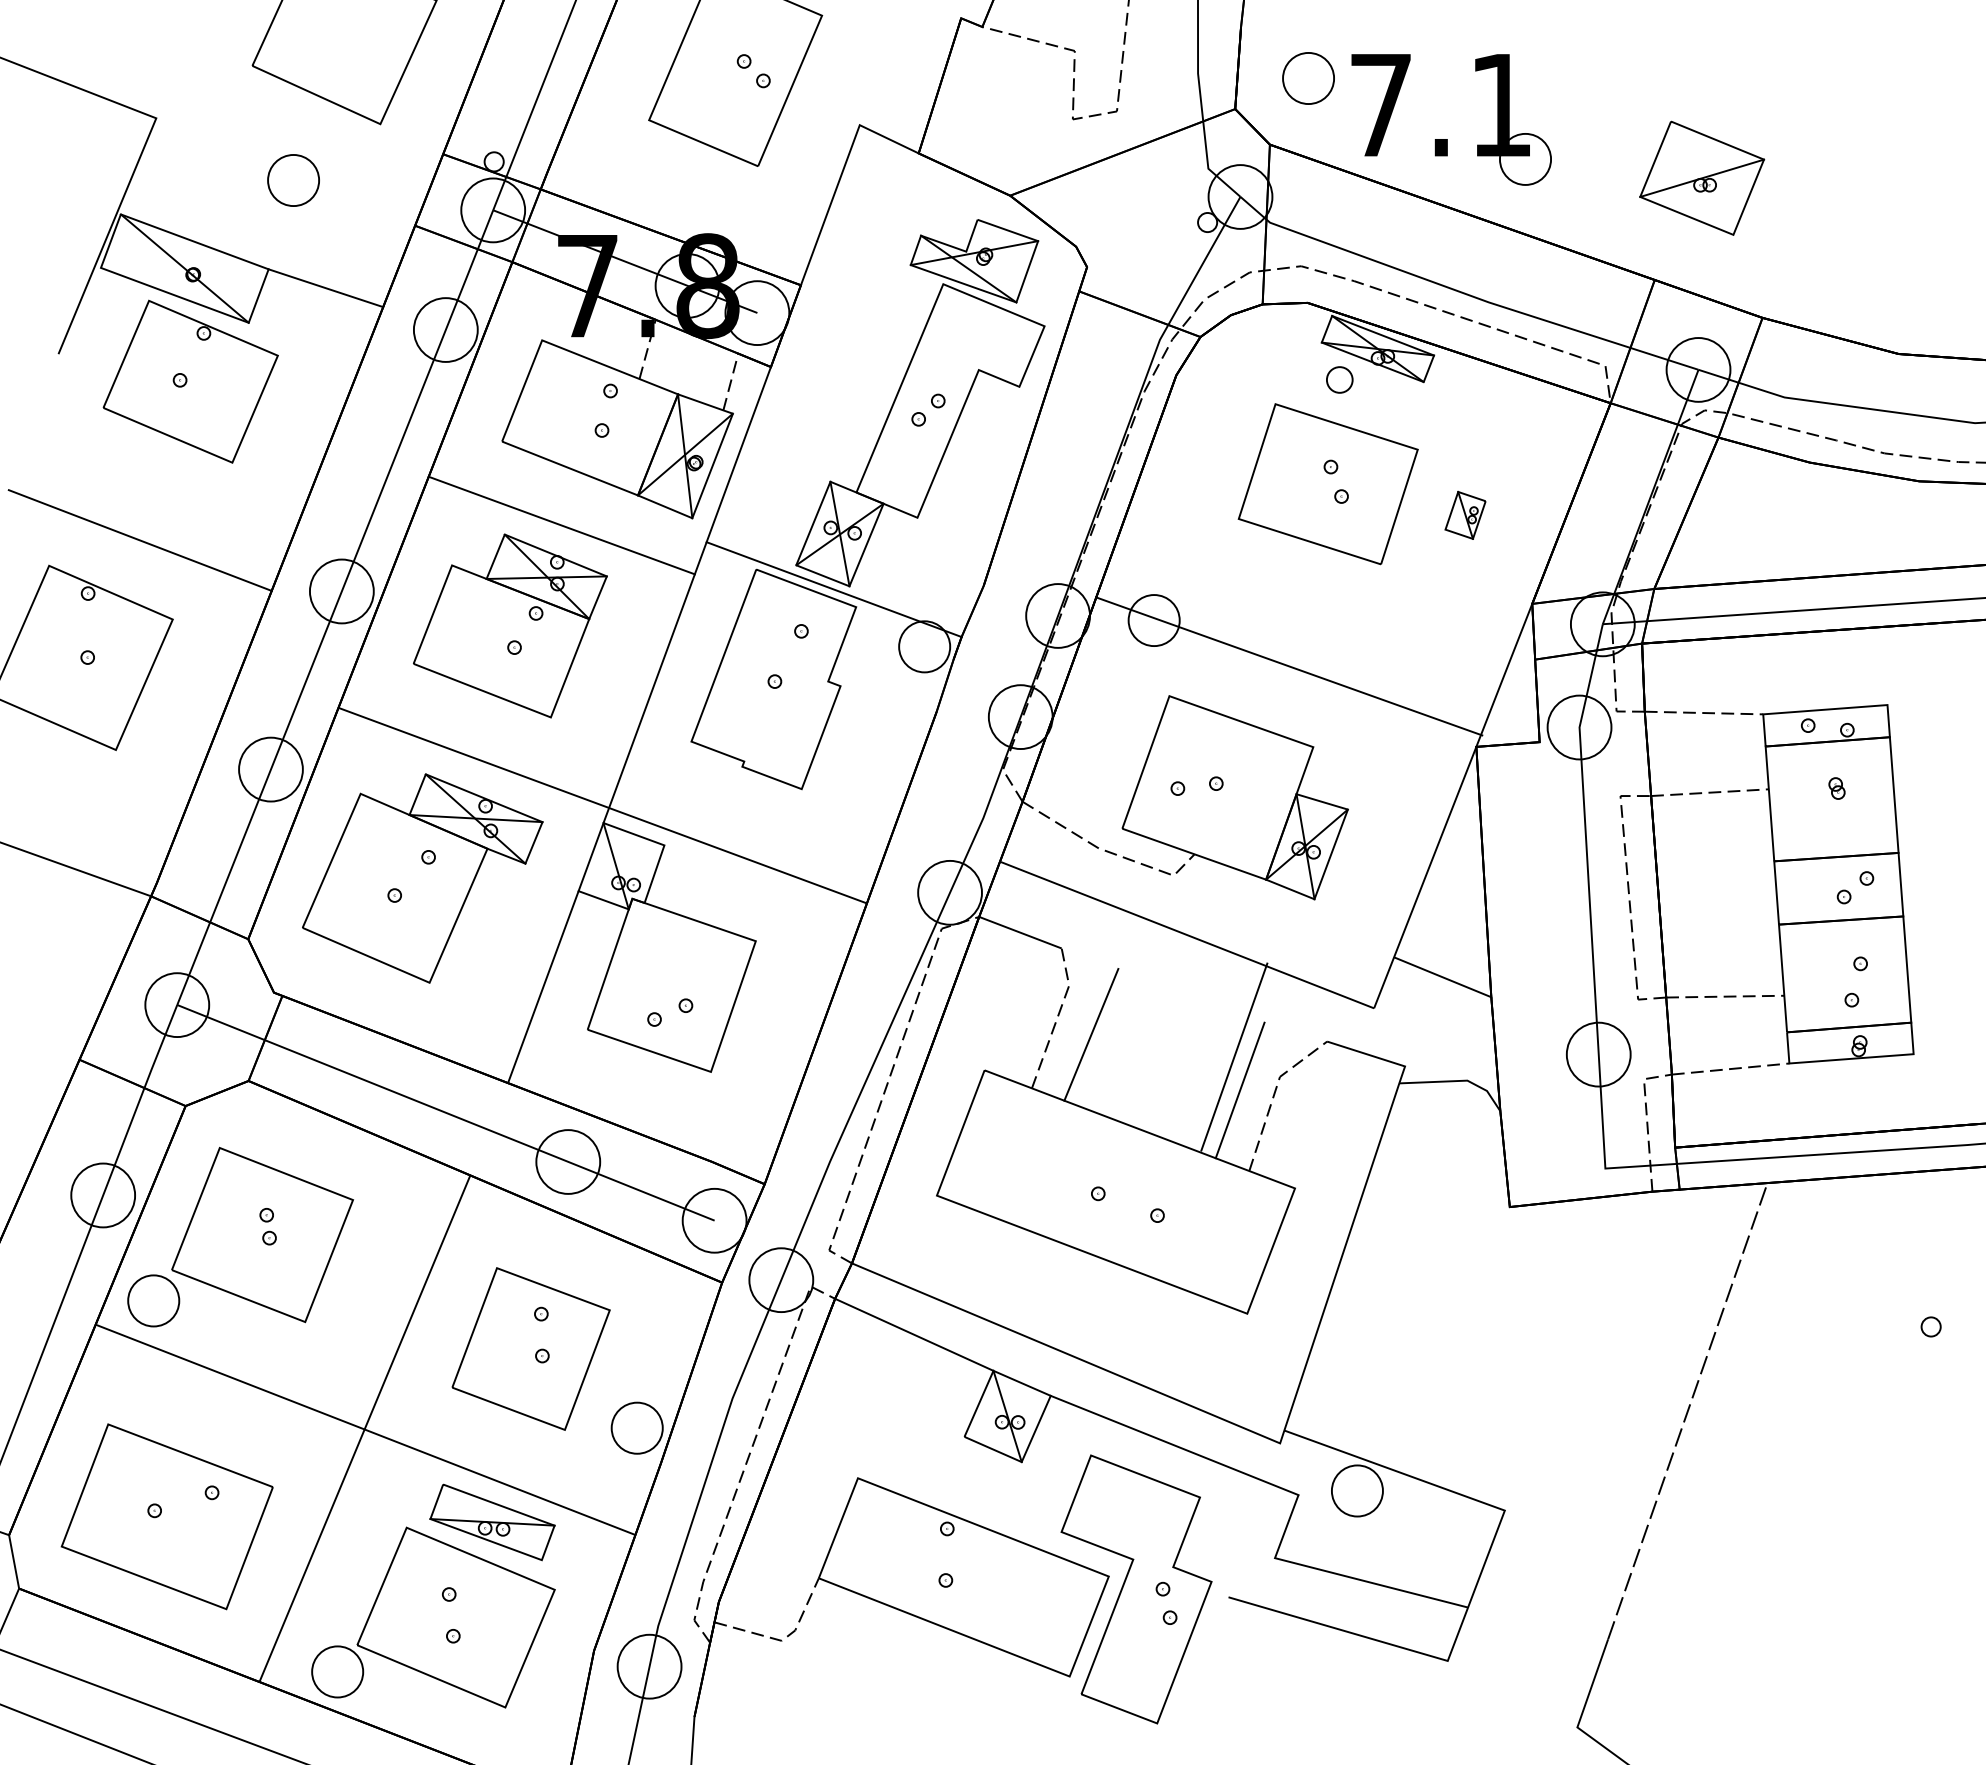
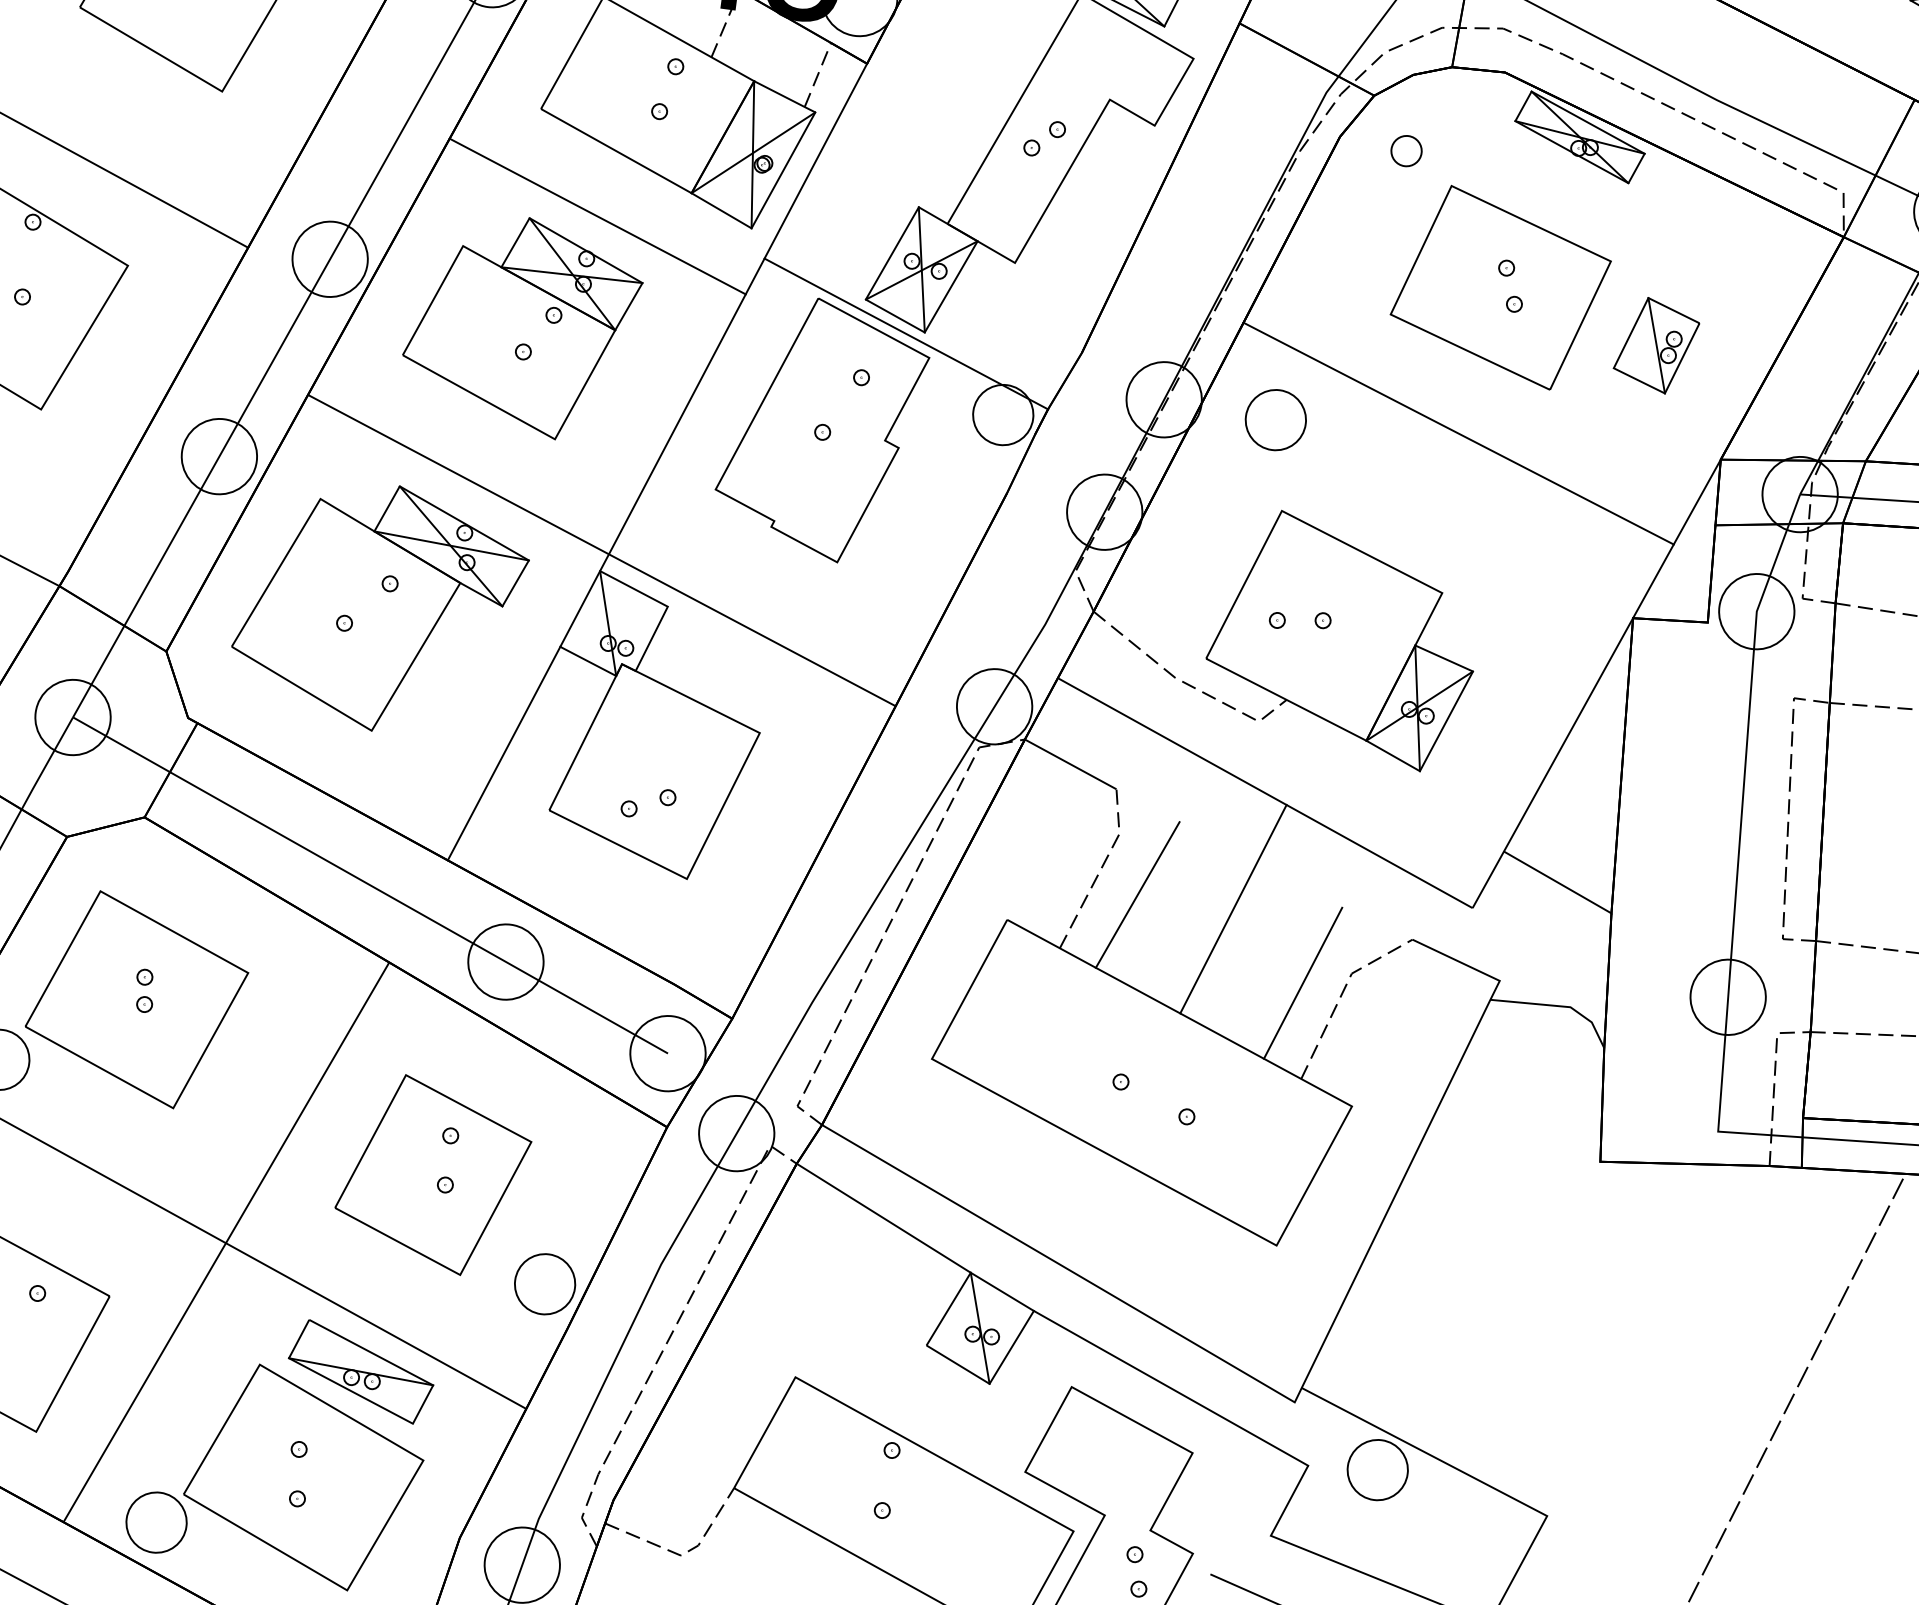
part: (1339, 379) -> (1406, 150), moved
part: (1465, 515) -> (1656, 345), size x1.67
line: (1289, 666) -> (1458, 433), moved
line: (1234, 1056) -> (1233, 908), moved

